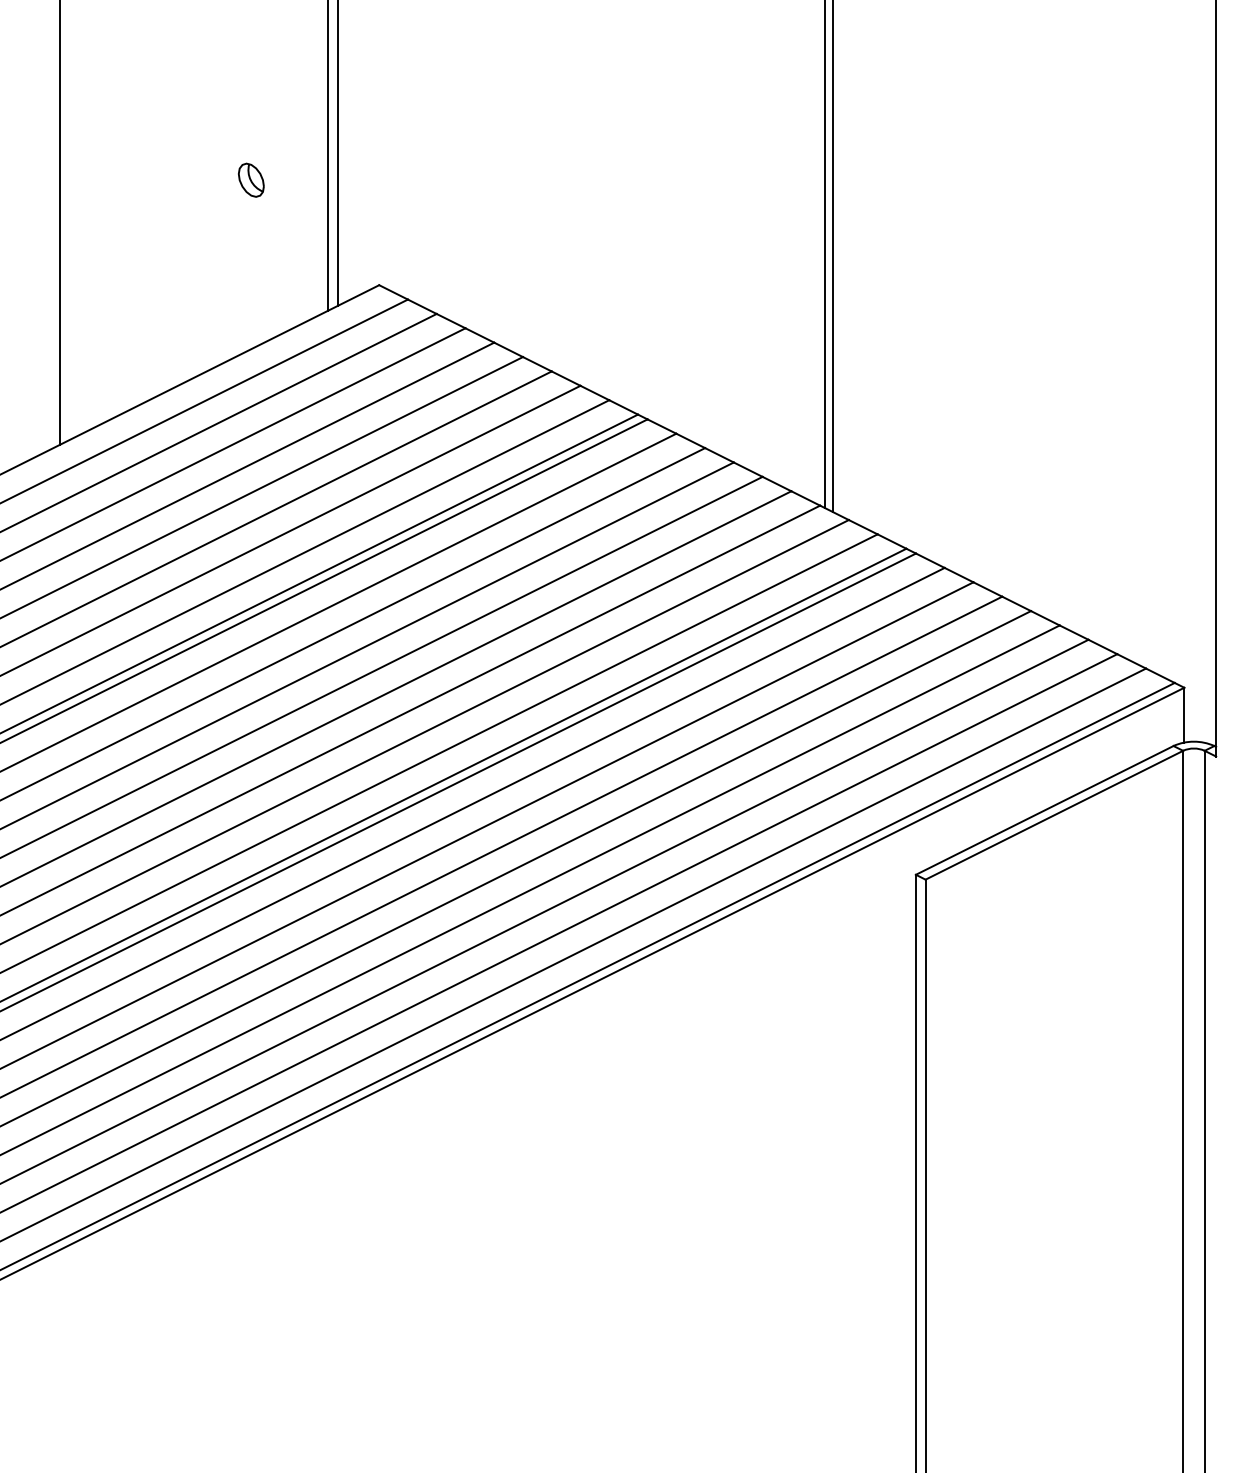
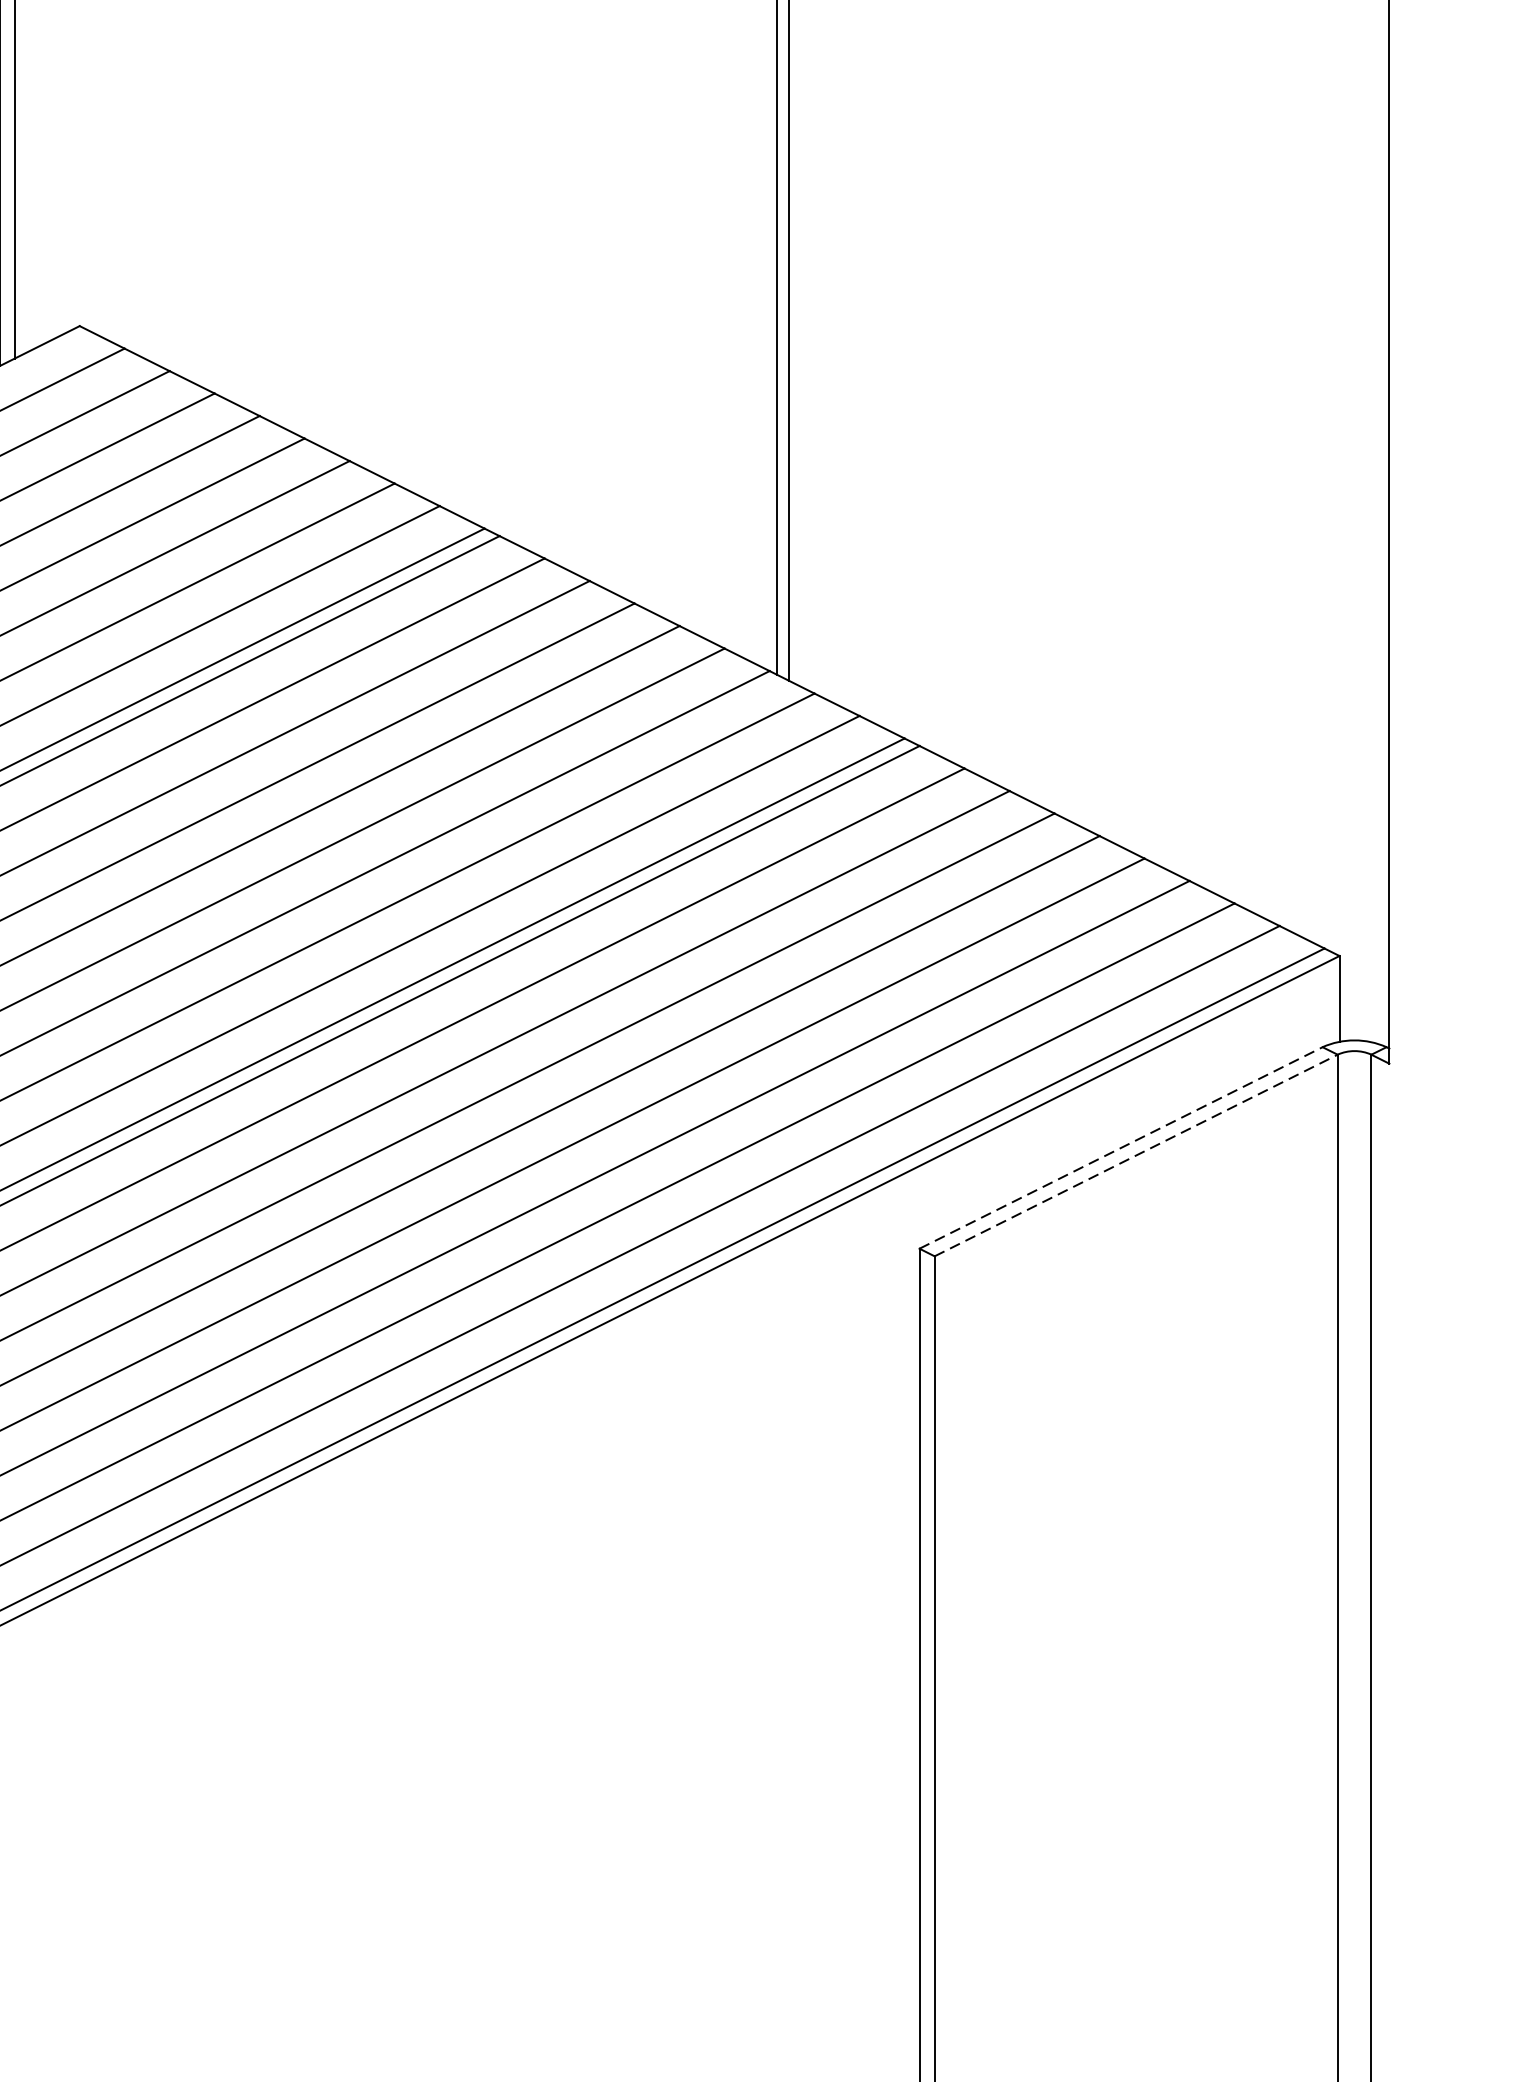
line: (1044, 810) -> (1120, 1148), solid -> dashed
line: (1054, 815) -> (1136, 1155), solid -> dashed

